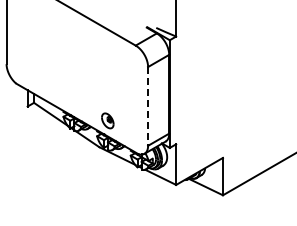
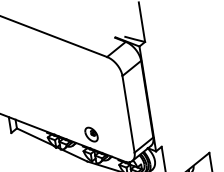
line: (148, 106) -> (128, 114), dashed -> solid

